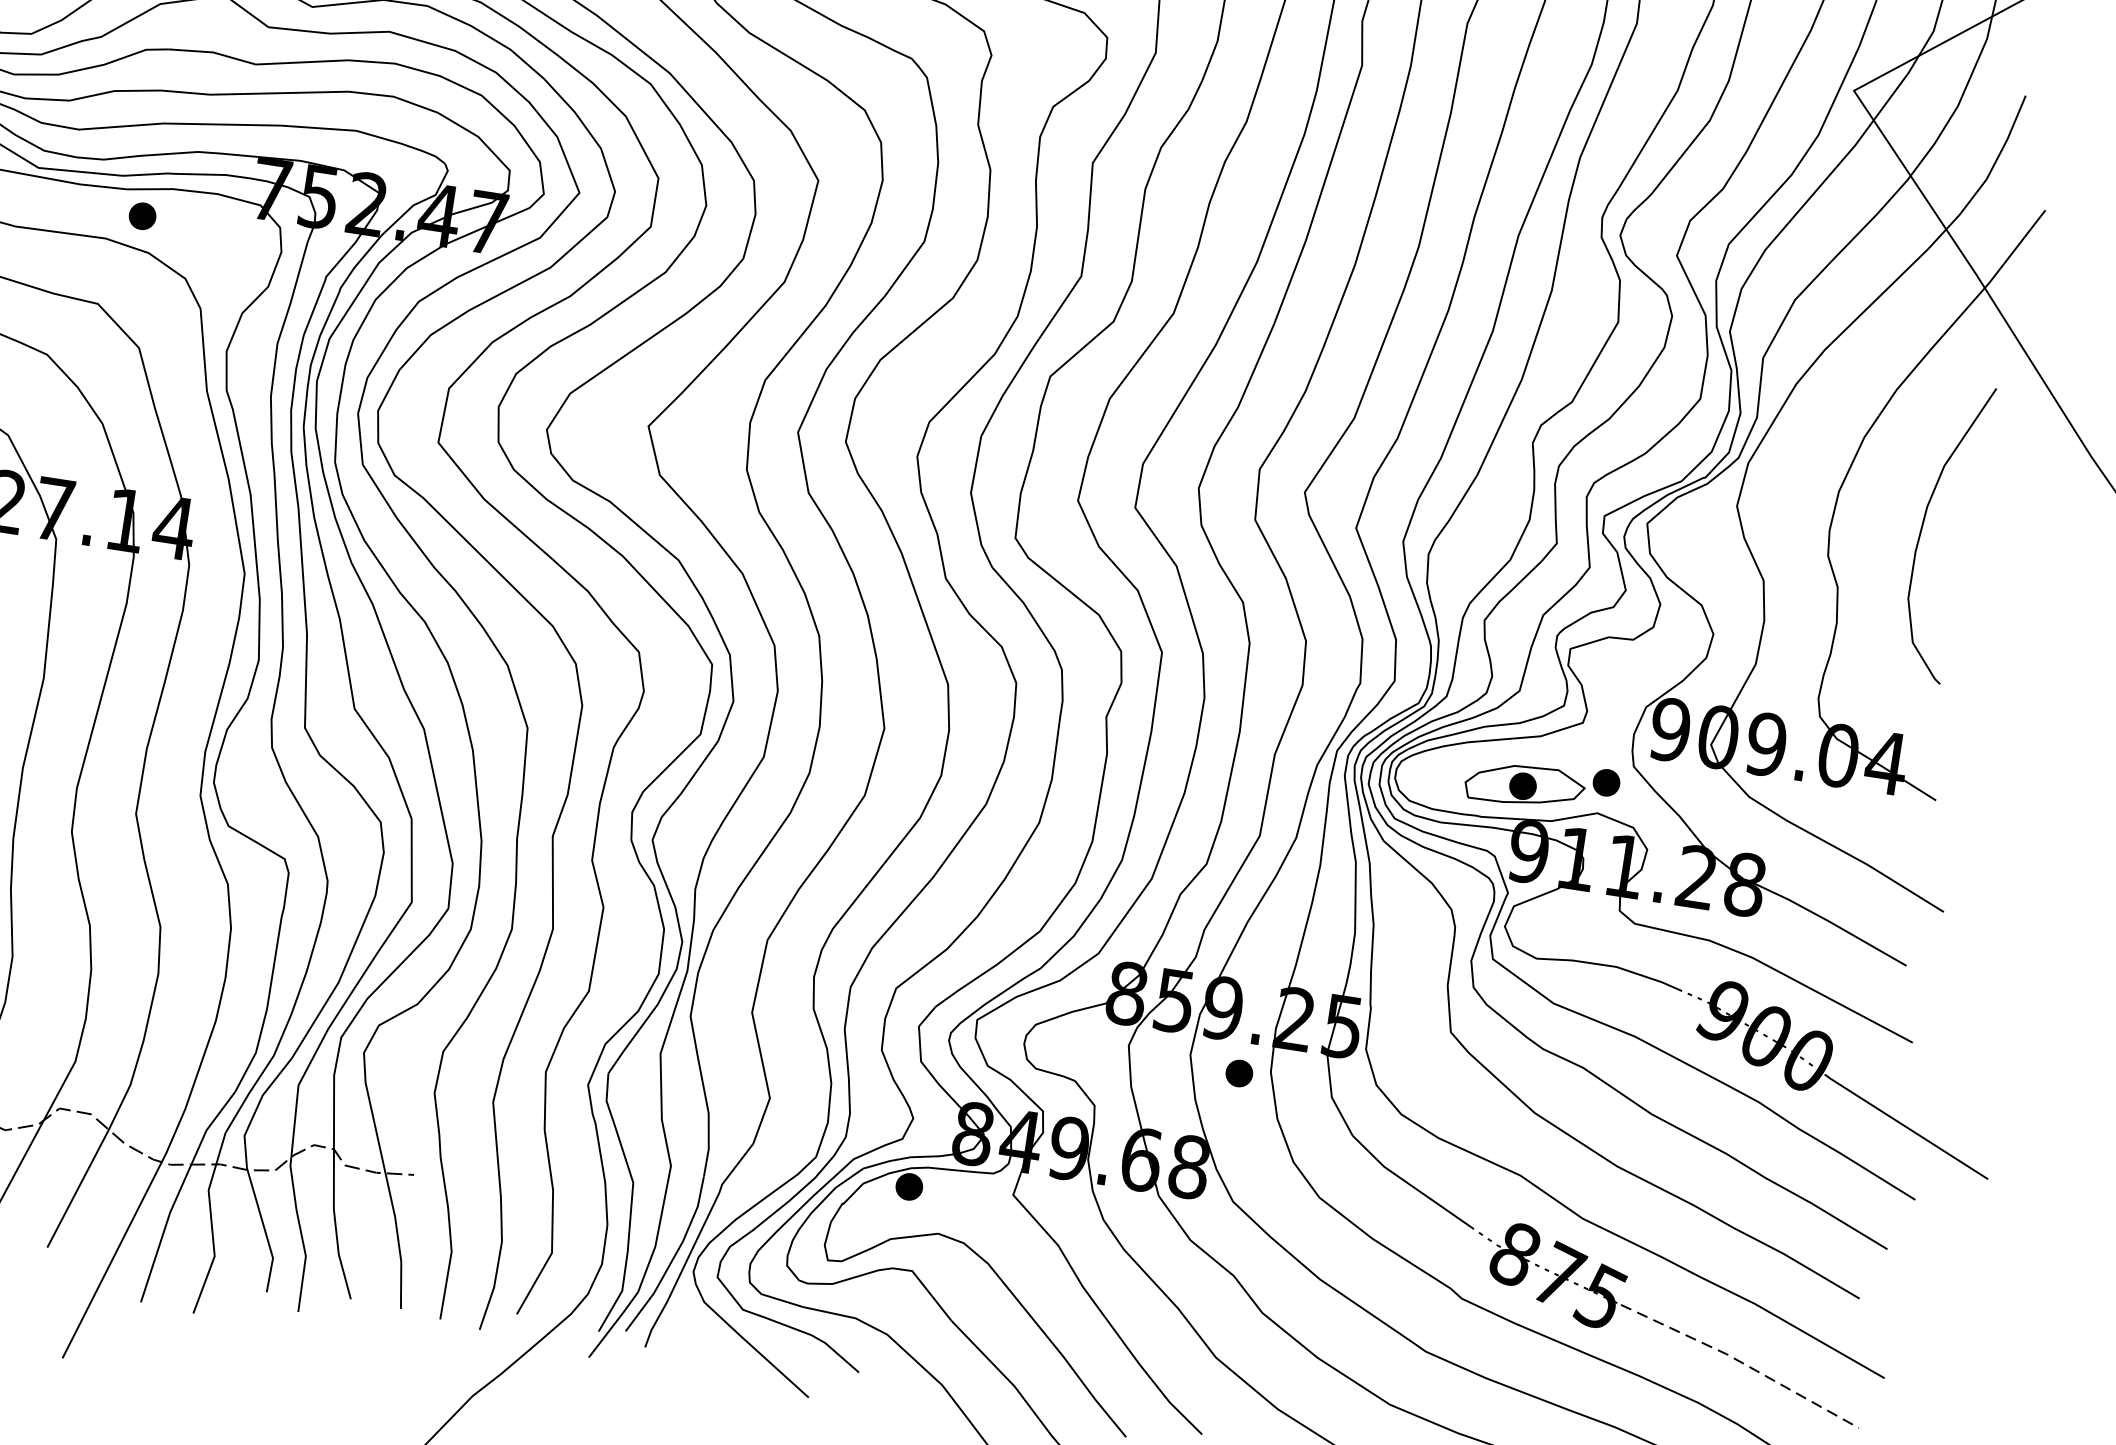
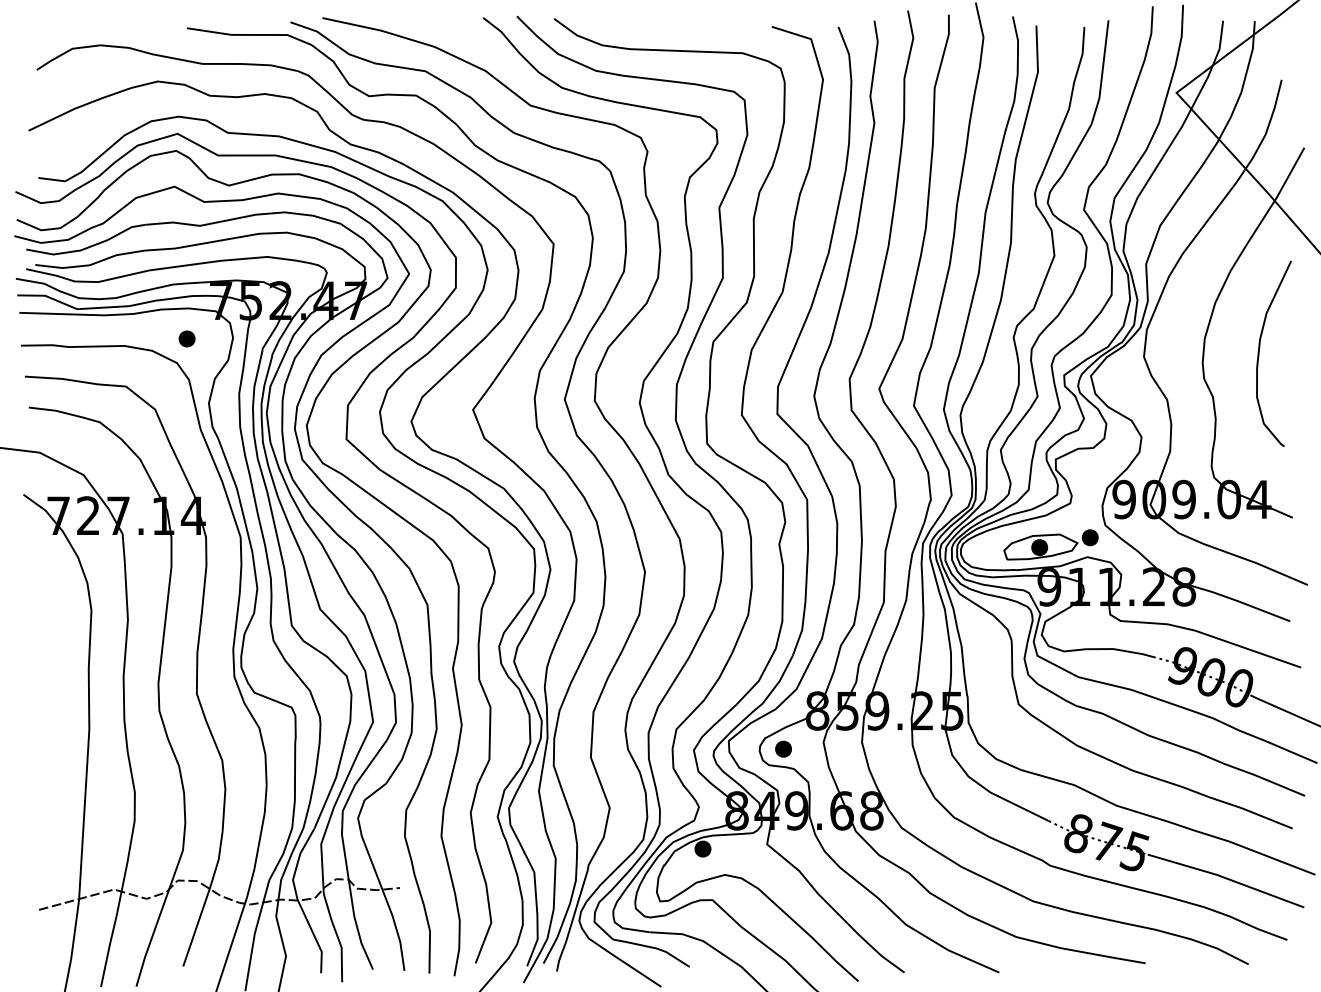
part: (141, 215) -> (186, 338), moved
part: (1239, 1072) -> (783, 748), moved
line: (1742, 1362) -> (1227, 878), dashed -> solid

